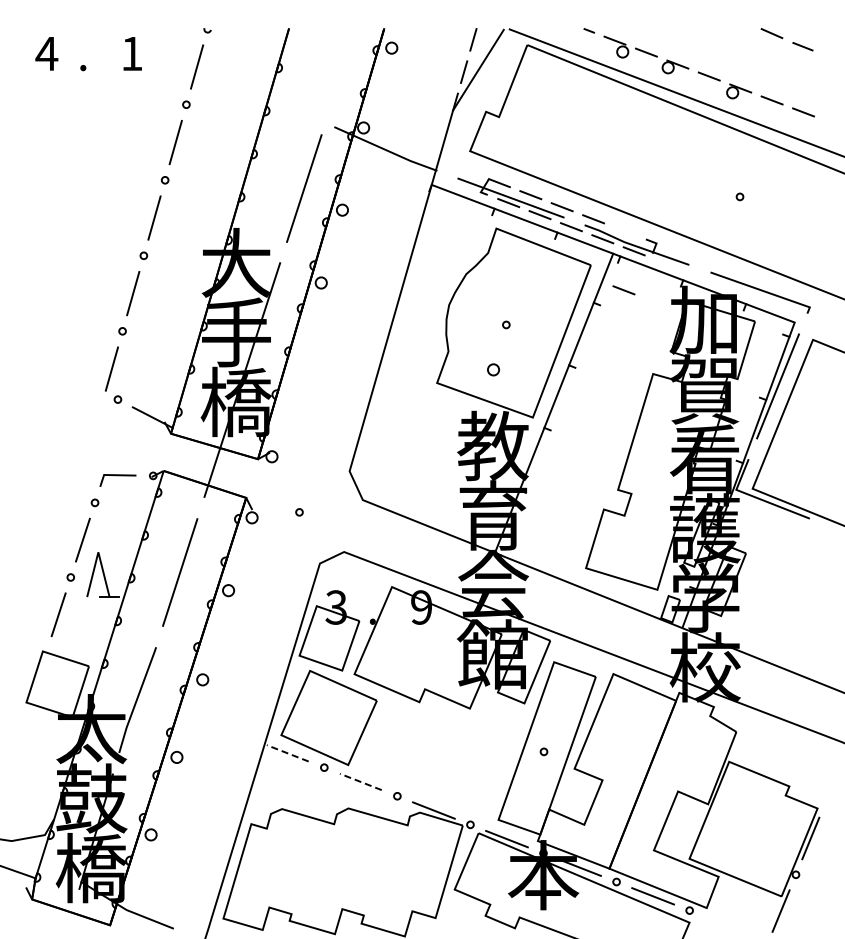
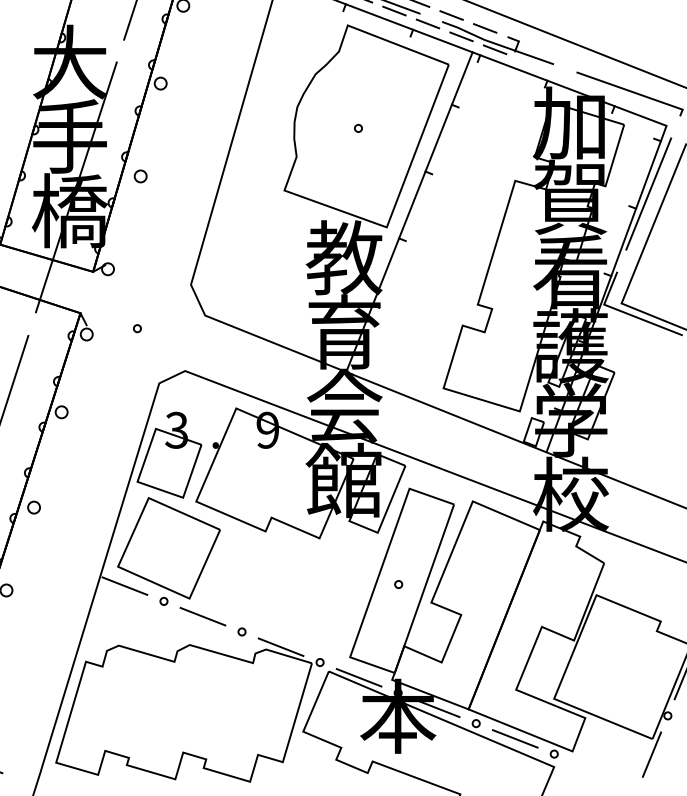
line: (623, 290) -> (484, 28), moved
circle: (493, 369) -> (140, 176), moved
line: (287, 753) -> (124, 586), dashed -> solid
line: (360, 781) -> (202, 616), dashed -> solid

